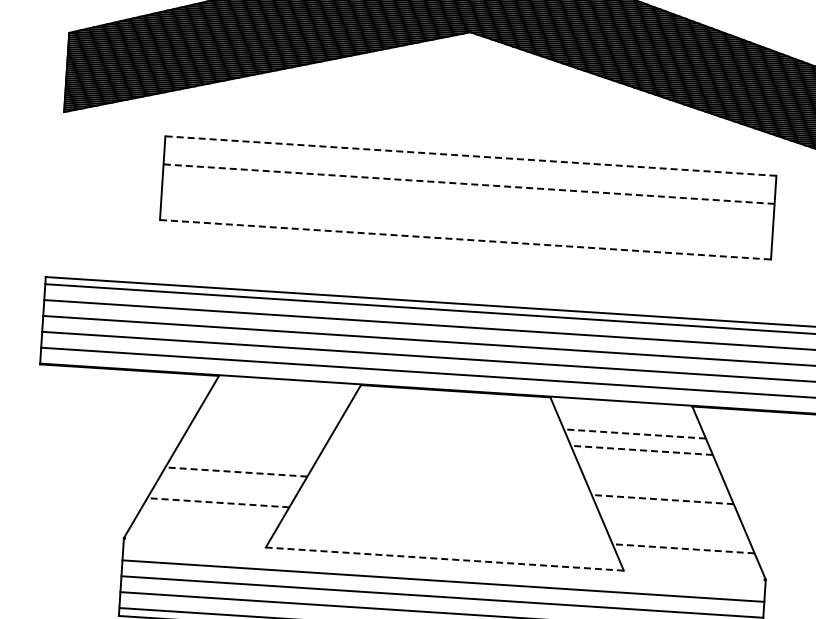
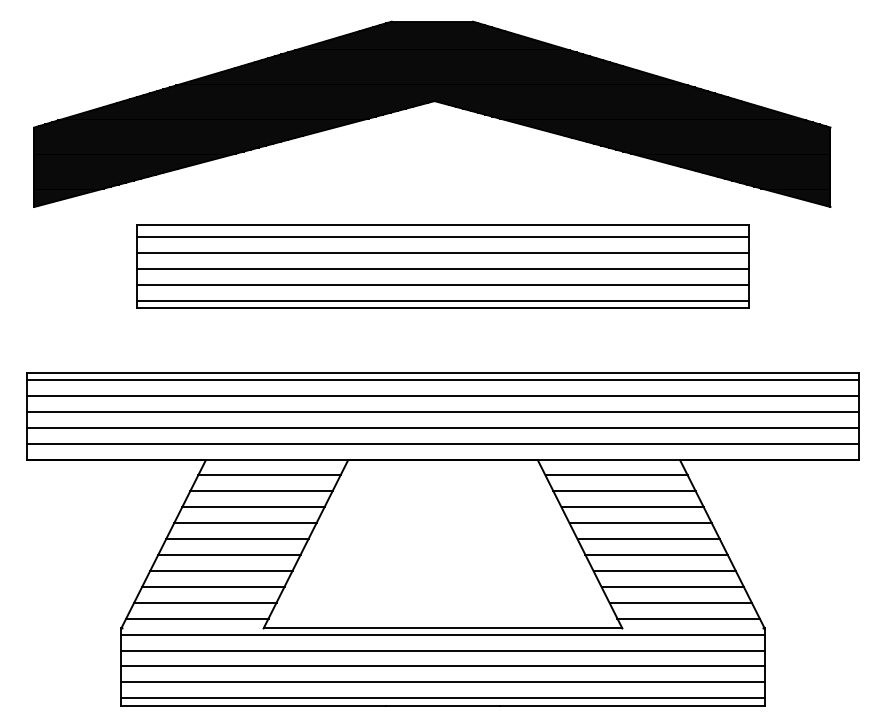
line: (470, 155) -> (442, 224), dashed -> solid
line: (469, 167) -> (442, 236), added
line: (468, 183) -> (442, 252), dashed -> solid
line: (467, 199) -> (442, 268), added
line: (466, 215) -> (442, 284), added
line: (465, 231) -> (442, 300), added
line: (465, 239) -> (443, 308), dashed -> solid
line: (281, 395) -> (269, 475), added
line: (272, 410) -> (261, 491), added
line: (627, 417) -> (616, 475), added
line: (263, 426) -> (253, 507), added
line: (634, 434) -> (624, 491), dashed -> solid
line: (254, 441) -> (245, 523), added
line: (641, 450) -> (632, 507), dashed -> solid
line: (245, 457) -> (237, 539), added
line: (648, 467) -> (640, 523), added
line: (235, 472) -> (228, 555), dashed -> solid
line: (655, 483) -> (648, 539), added
line: (227, 486) -> (221, 570), added
line: (662, 500) -> (656, 555), dashed -> solid
line: (217, 502) -> (212, 586), dashed -> solid
line: (669, 515) -> (664, 570), added
line: (209, 517) -> (205, 602), added
line: (676, 532) -> (672, 586), added
line: (200, 533) -> (197, 618), added
line: (683, 548) -> (680, 602), dashed -> solid
line: (444, 559) -> (442, 628), dashed -> solid
line: (690, 564) -> (688, 618), added
line: (443, 565) -> (442, 634), added

